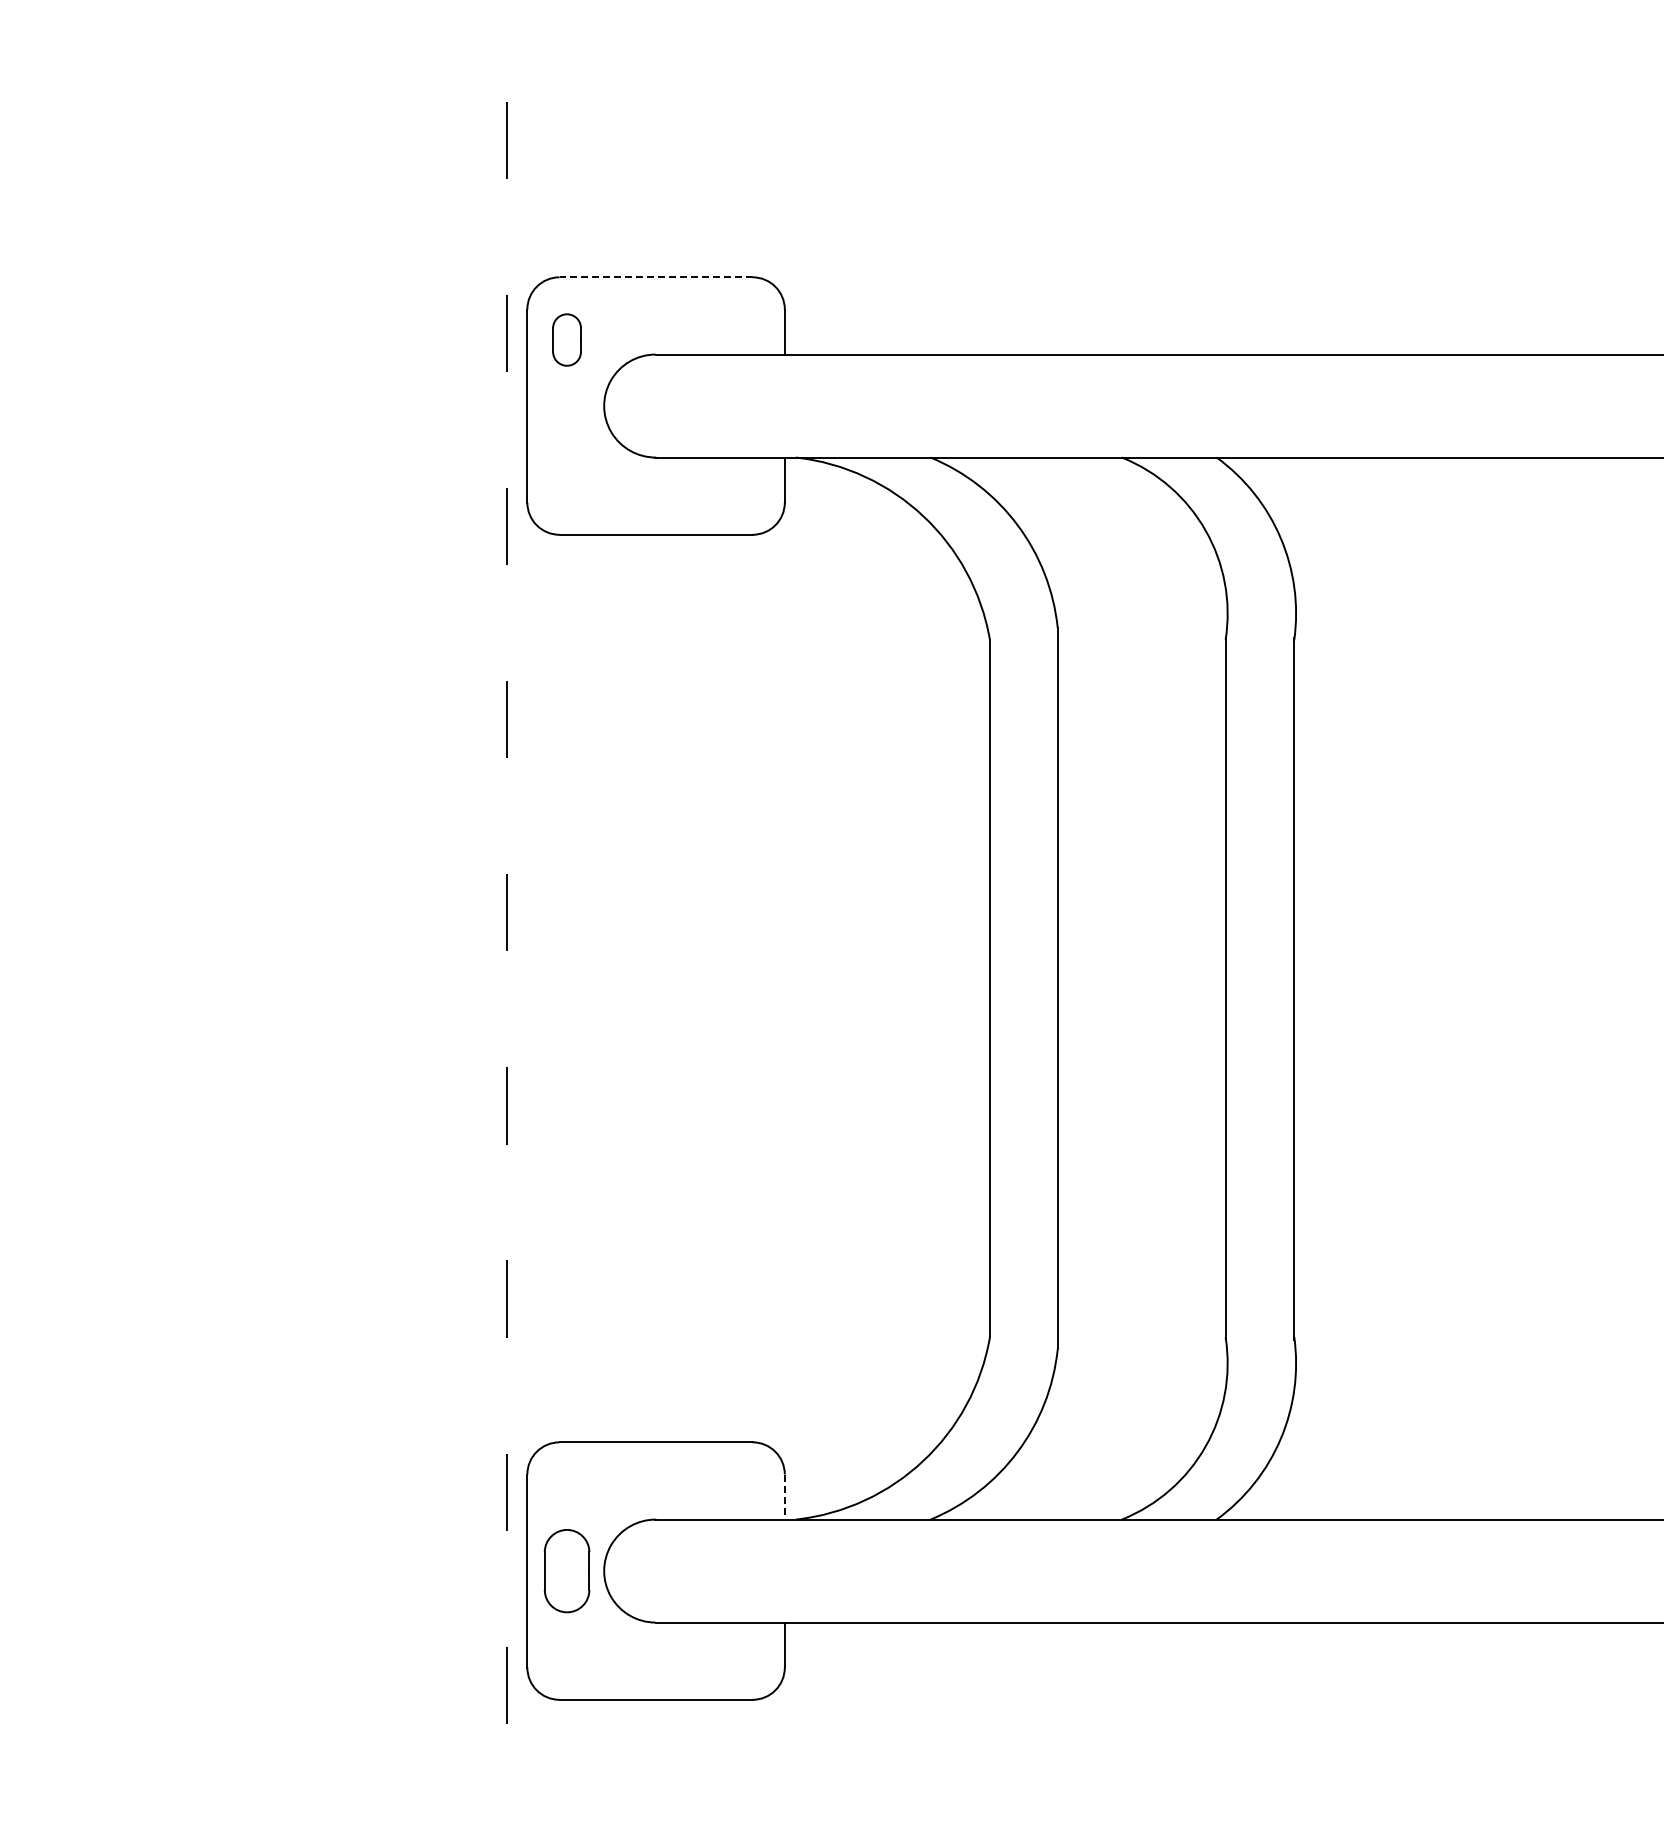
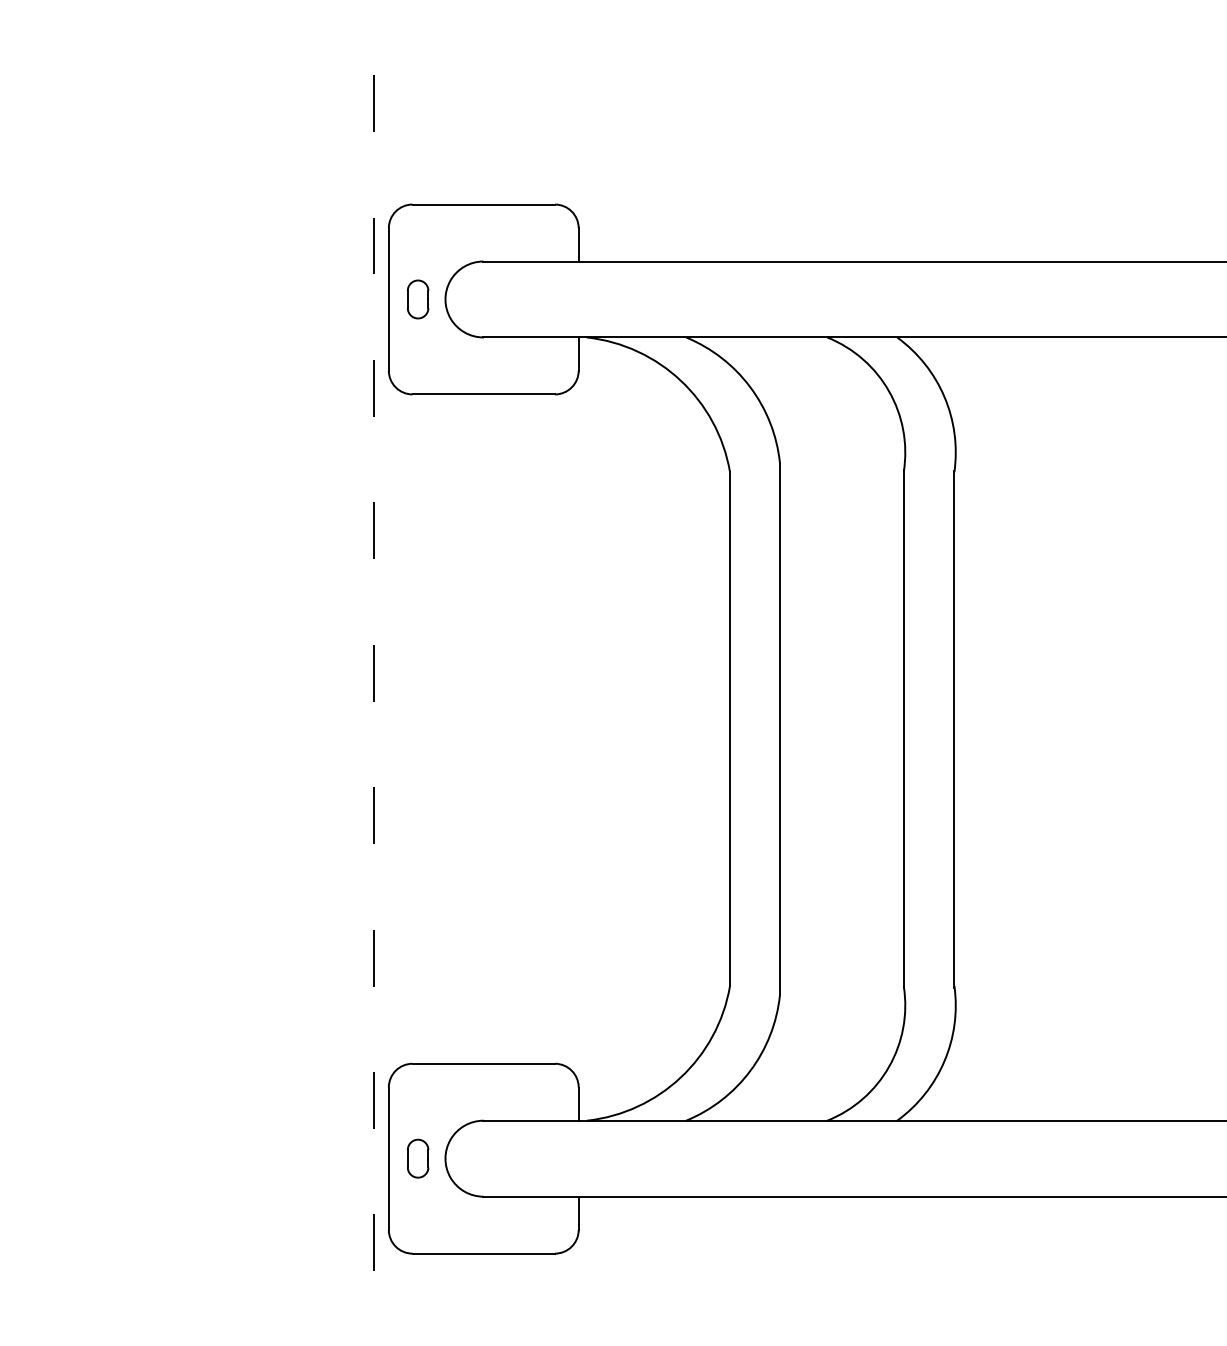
line: (656, 277) -> (484, 204), dashed -> solid
part: (566, 339) -> (417, 299), moved
line: (784, 1497) -> (578, 1104), dashed -> solid
part: (566, 1570) -> (417, 1158), size x0.62

